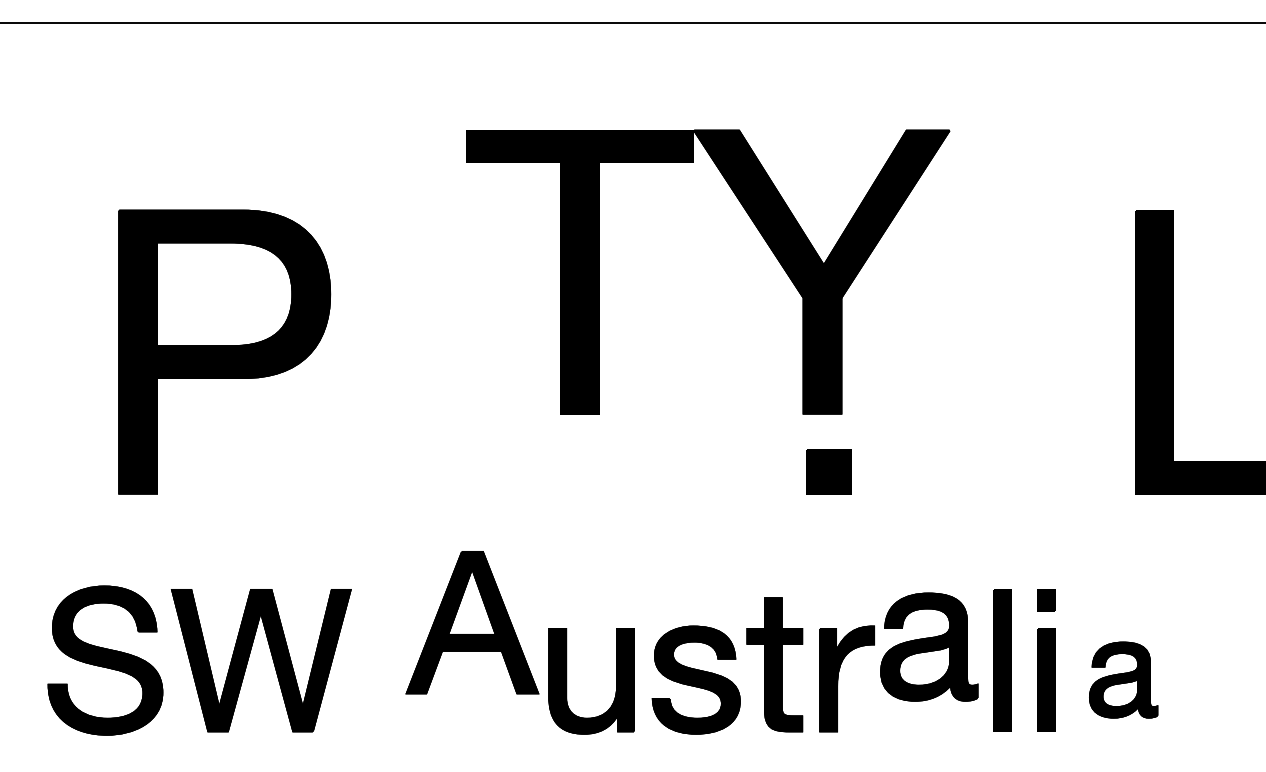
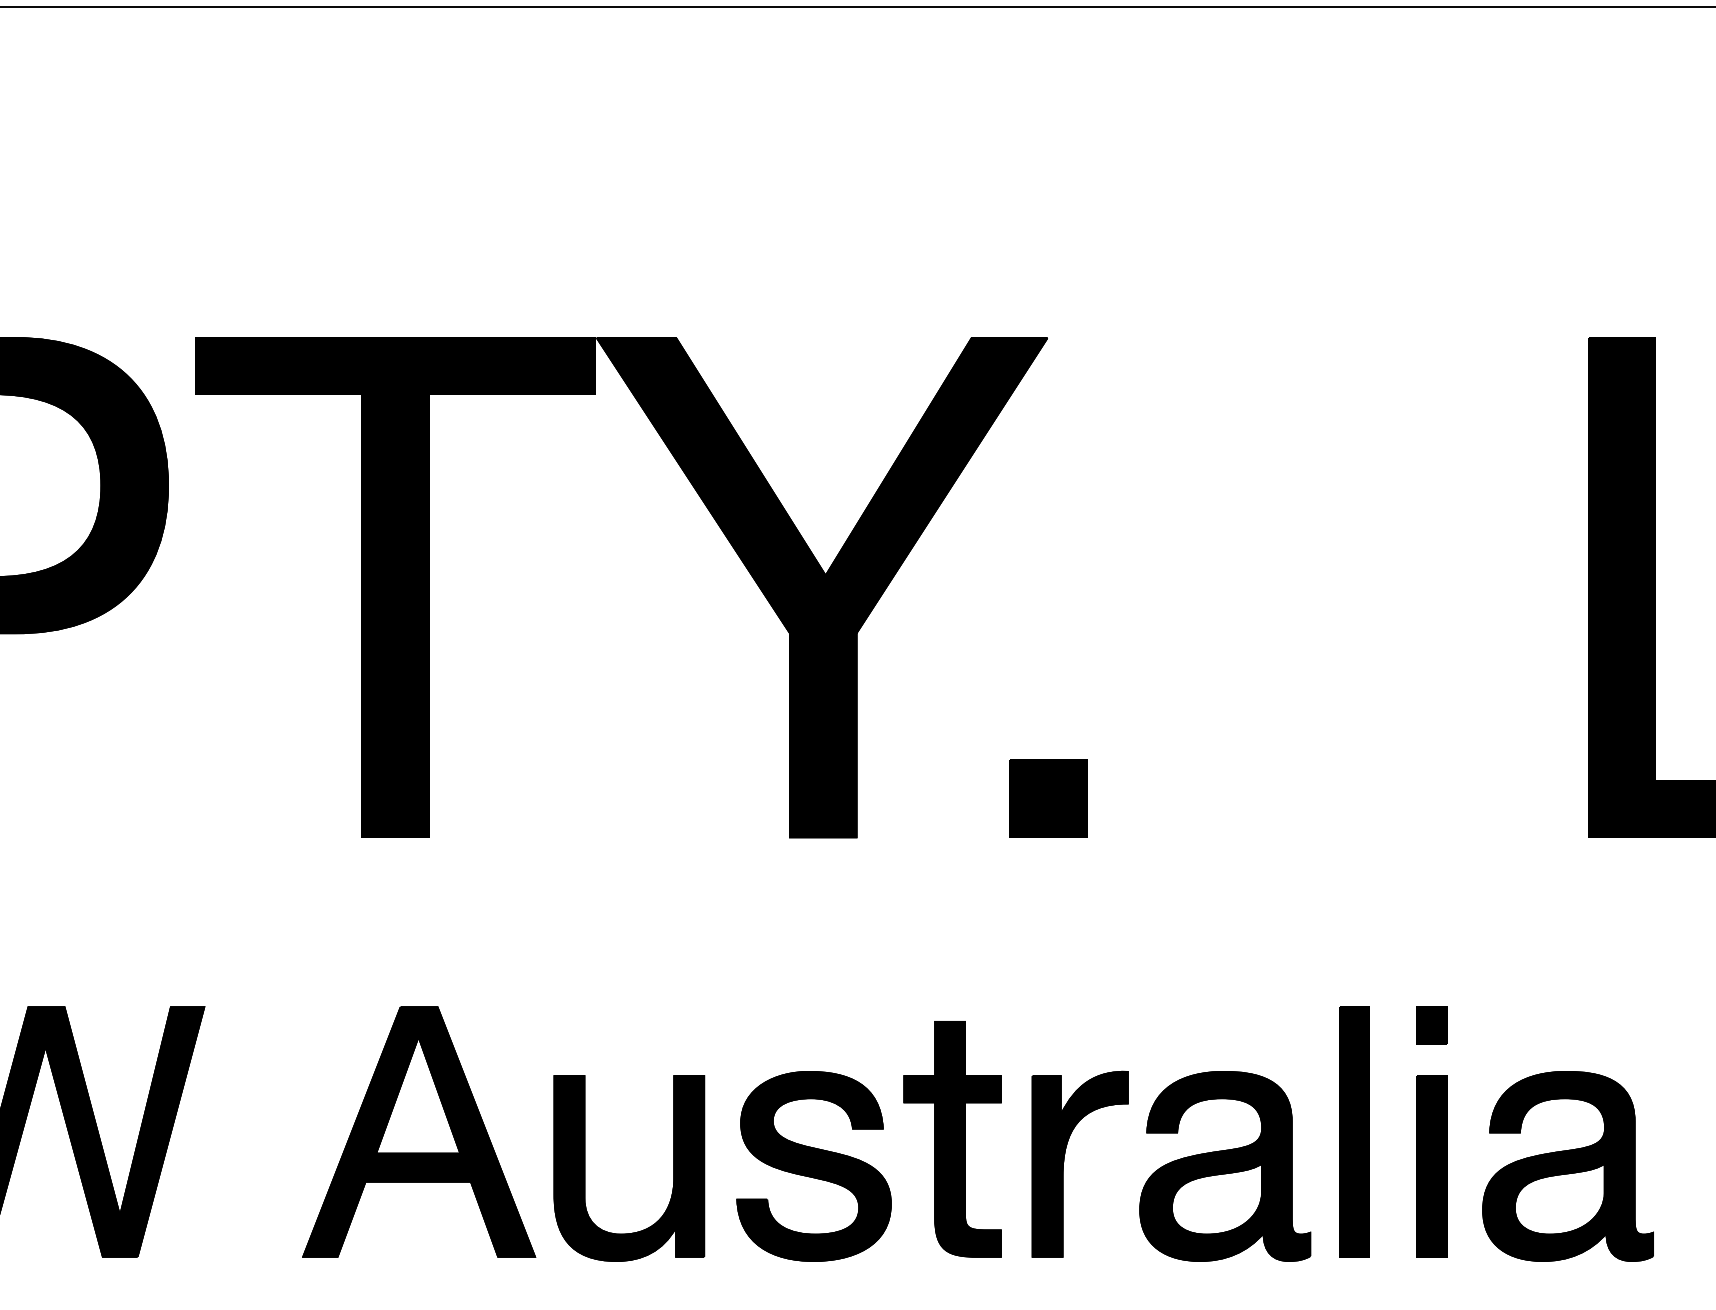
part: (762, 237) -> (717, 526), moved
part: (472, 622) -> (419, 1131), moved
part: (929, 646) -> (1225, 1165), moved
part: (1123, 679) -> (1567, 1165), size x1.43

